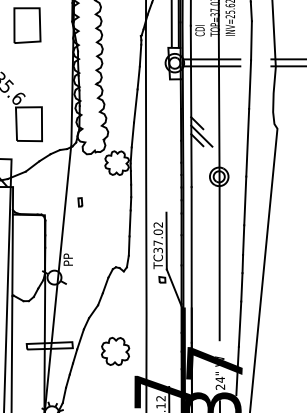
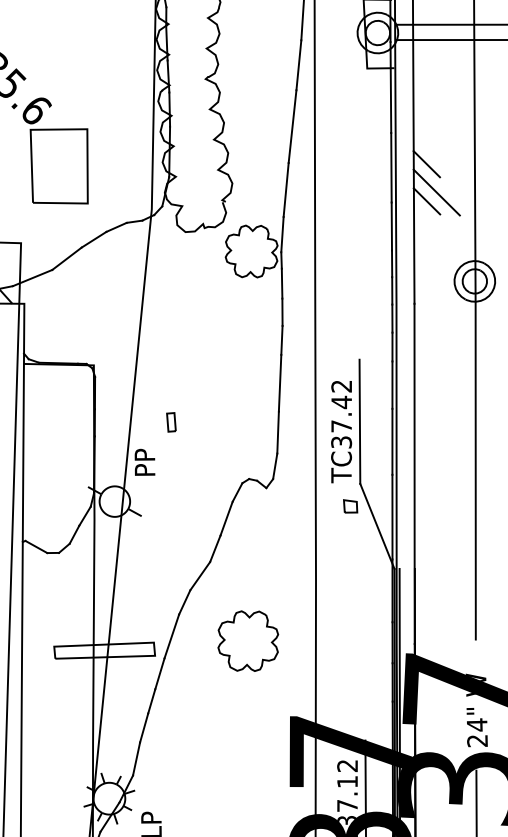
part: (80, 202) -> (171, 422), moved
text: (158, 232) -> (342, 403), TC37.02 -> TC37.42
part: (115, 351) -> (248, 641), moved

